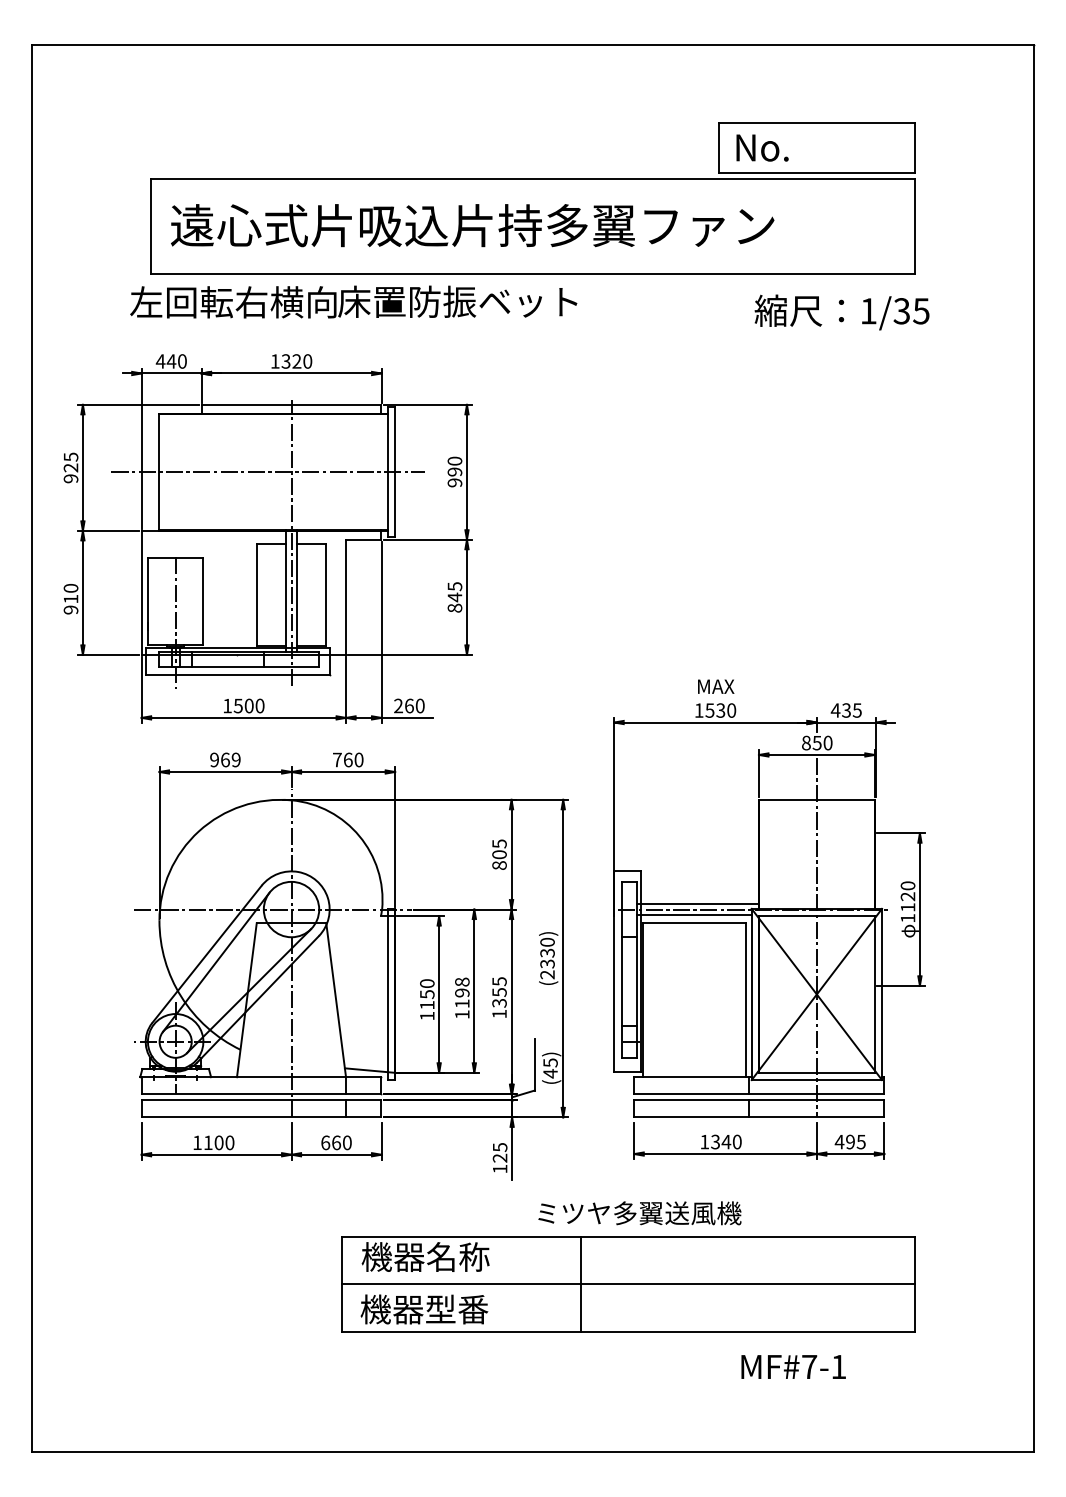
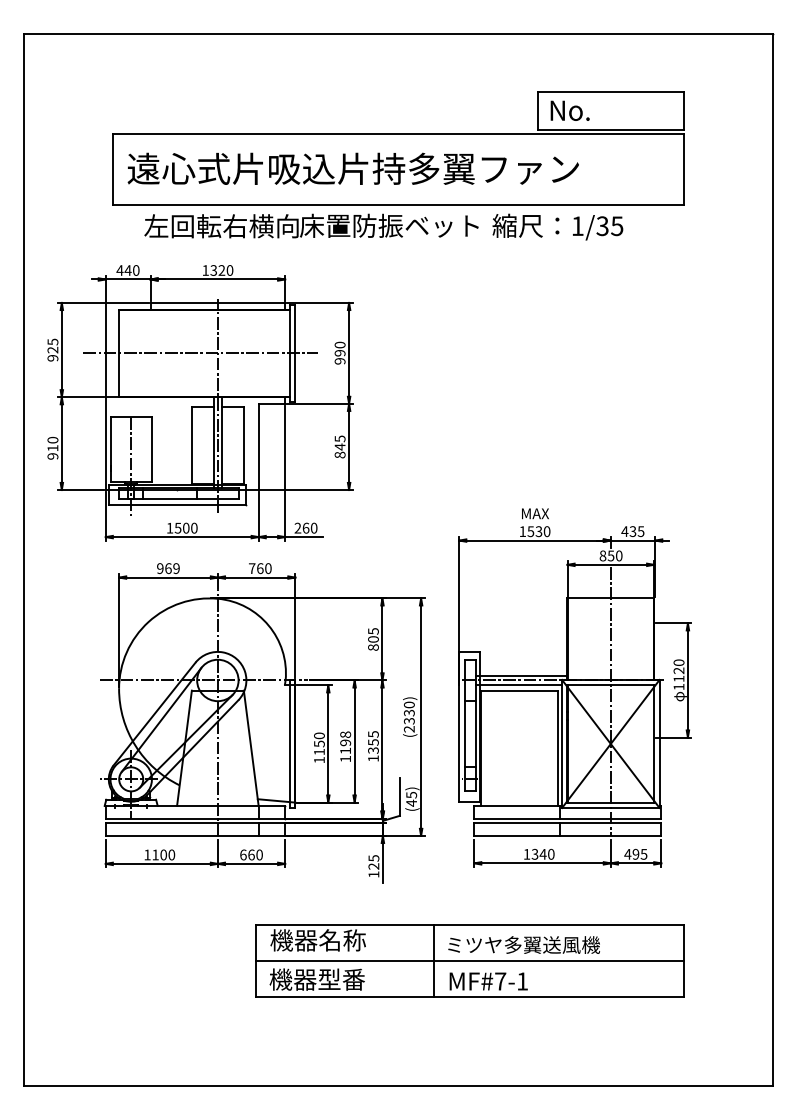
text: (353, 301) -> (311, 225), moved
text: (841, 312) -> (557, 227), moved
text: (639, 1213) -> (523, 945), moved
text: (793, 1366) -> (488, 981), moved

